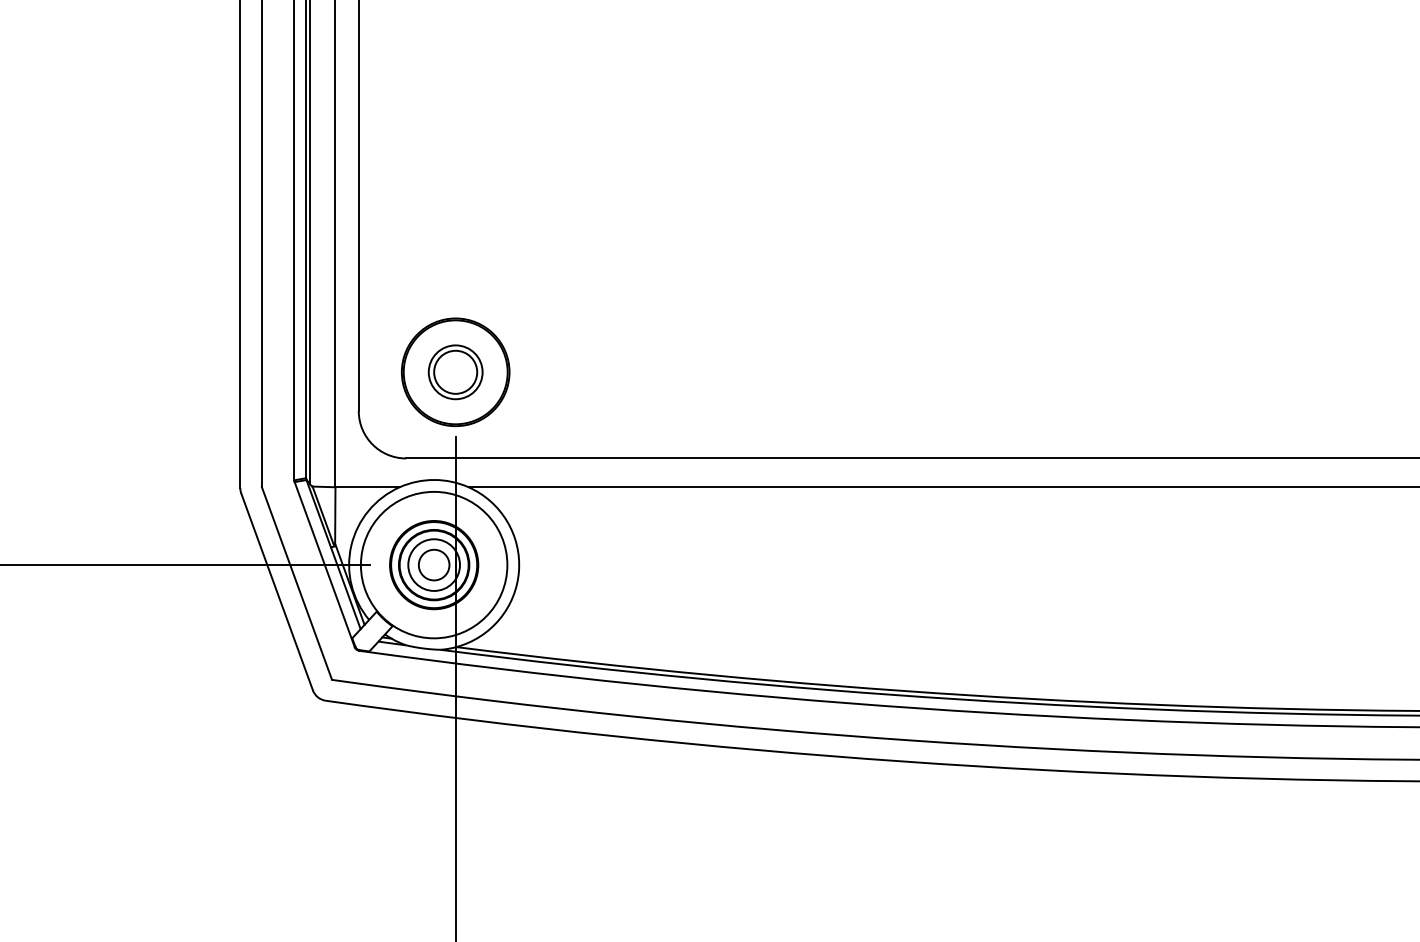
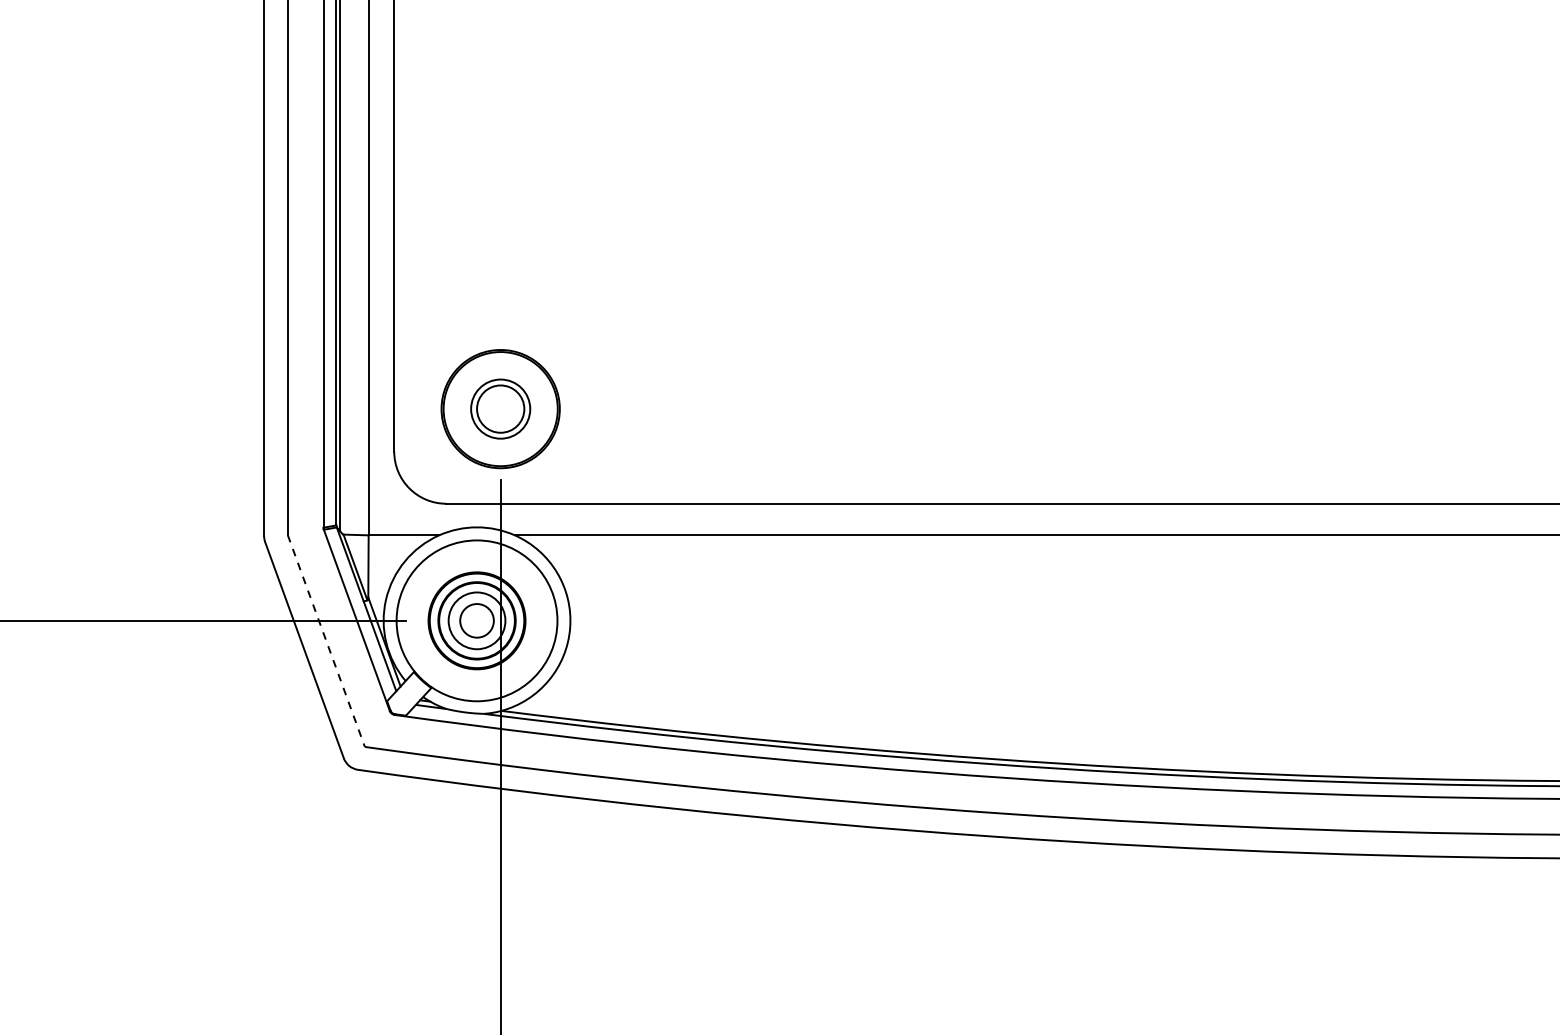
line: (296, 583) -> (325, 641), solid -> dashed

